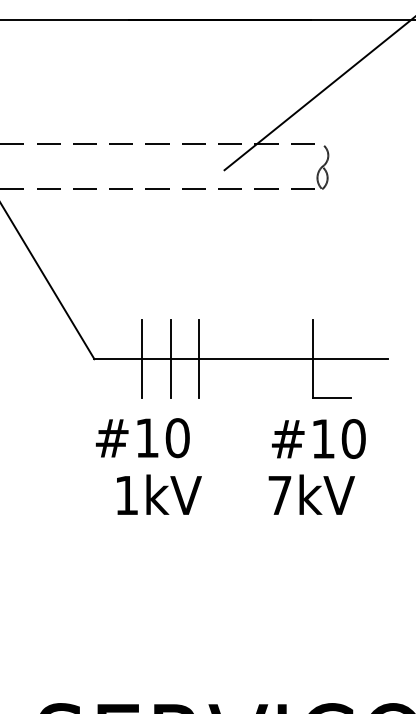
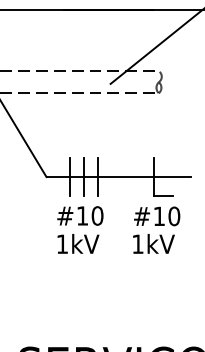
text: (143, 437) -> (80, 215), moved
text: (279, 493) -> (137, 243), 7kV -> 1kV

